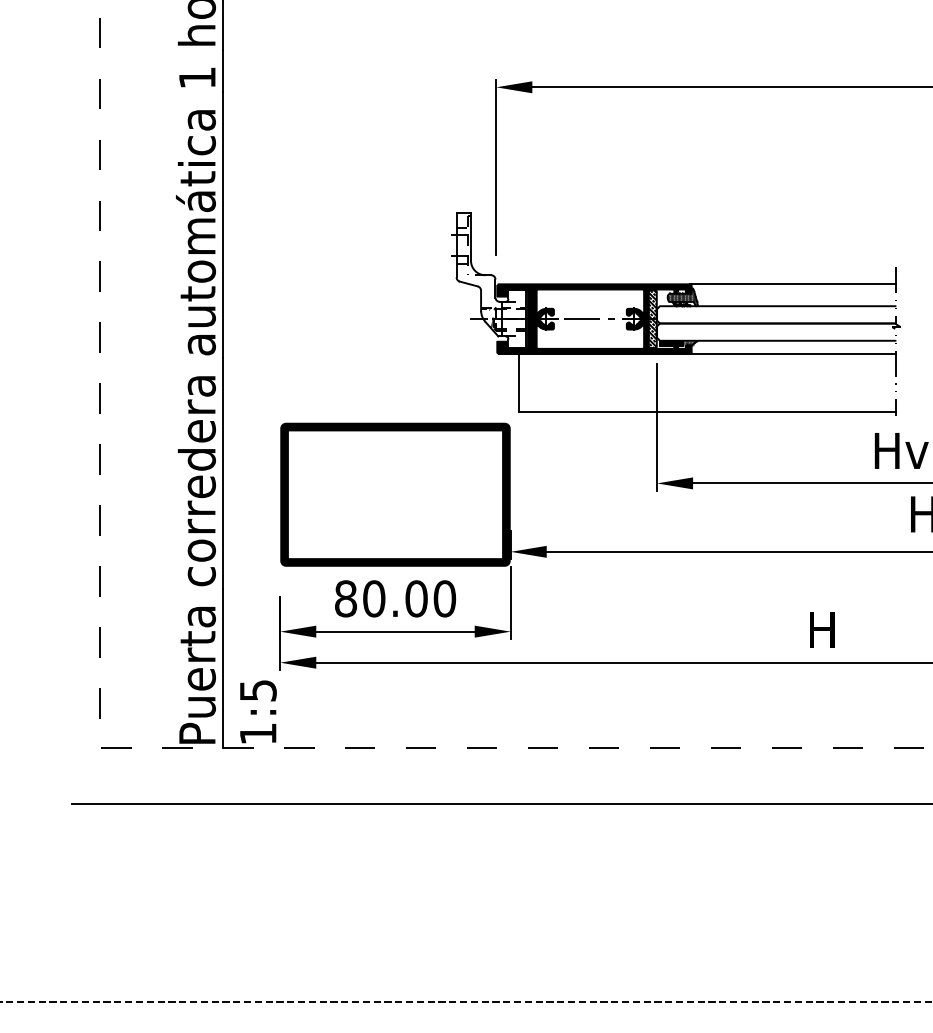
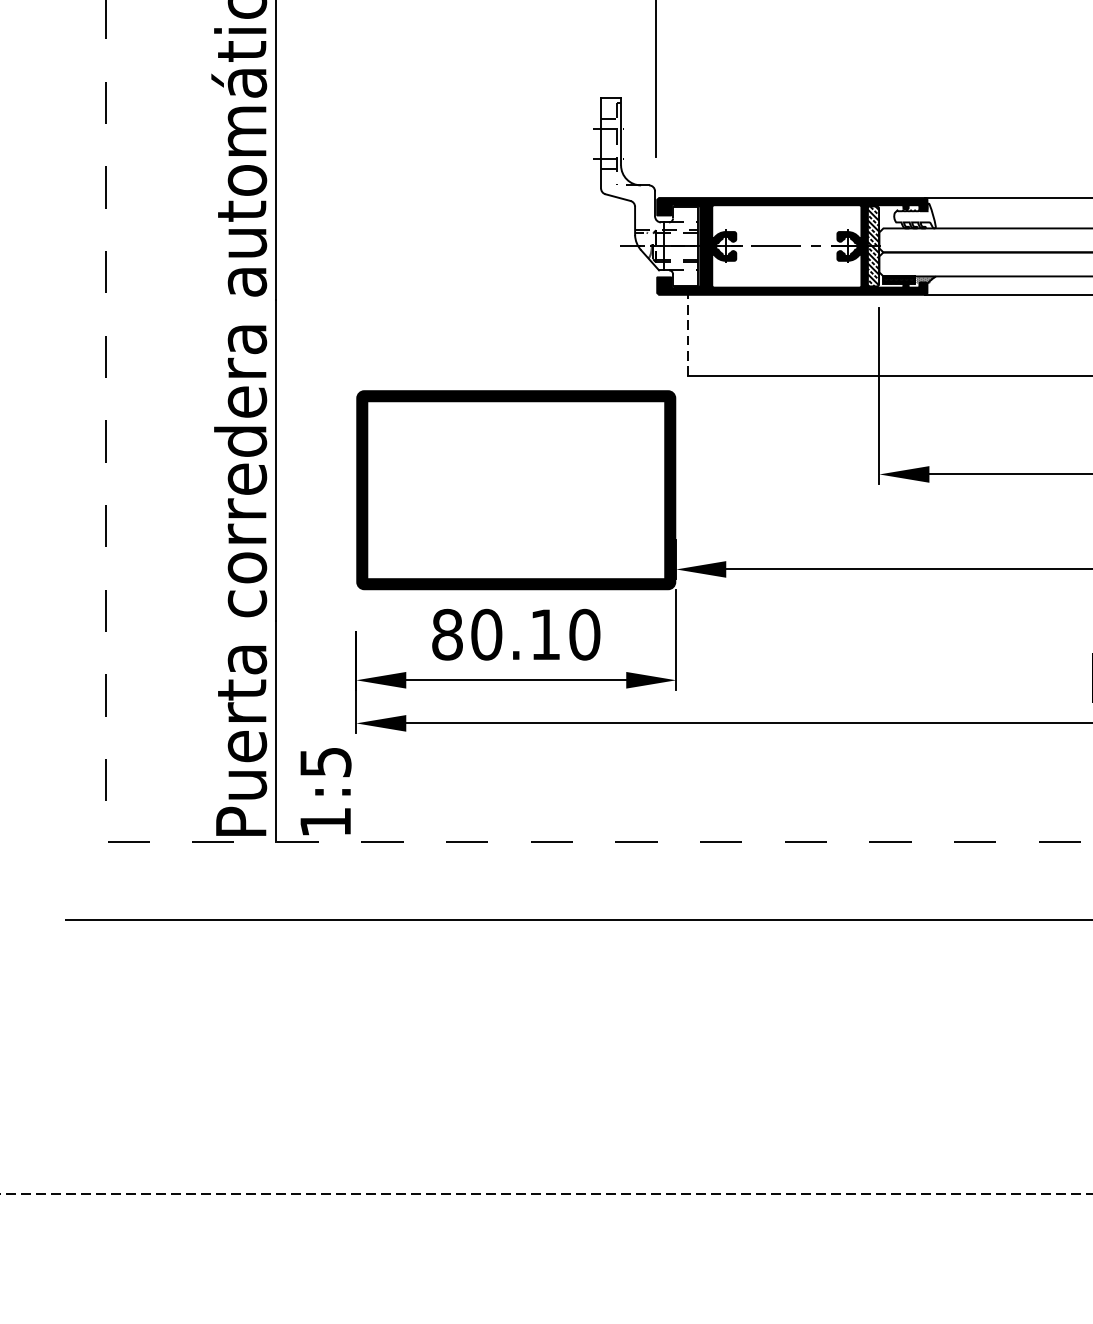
hatch: (681, 297) -> (913, 216), removed
line: (519, 382) -> (688, 334), solid -> dashed
text: (416, 598) -> (545, 634), 80.00 -> 80.10

